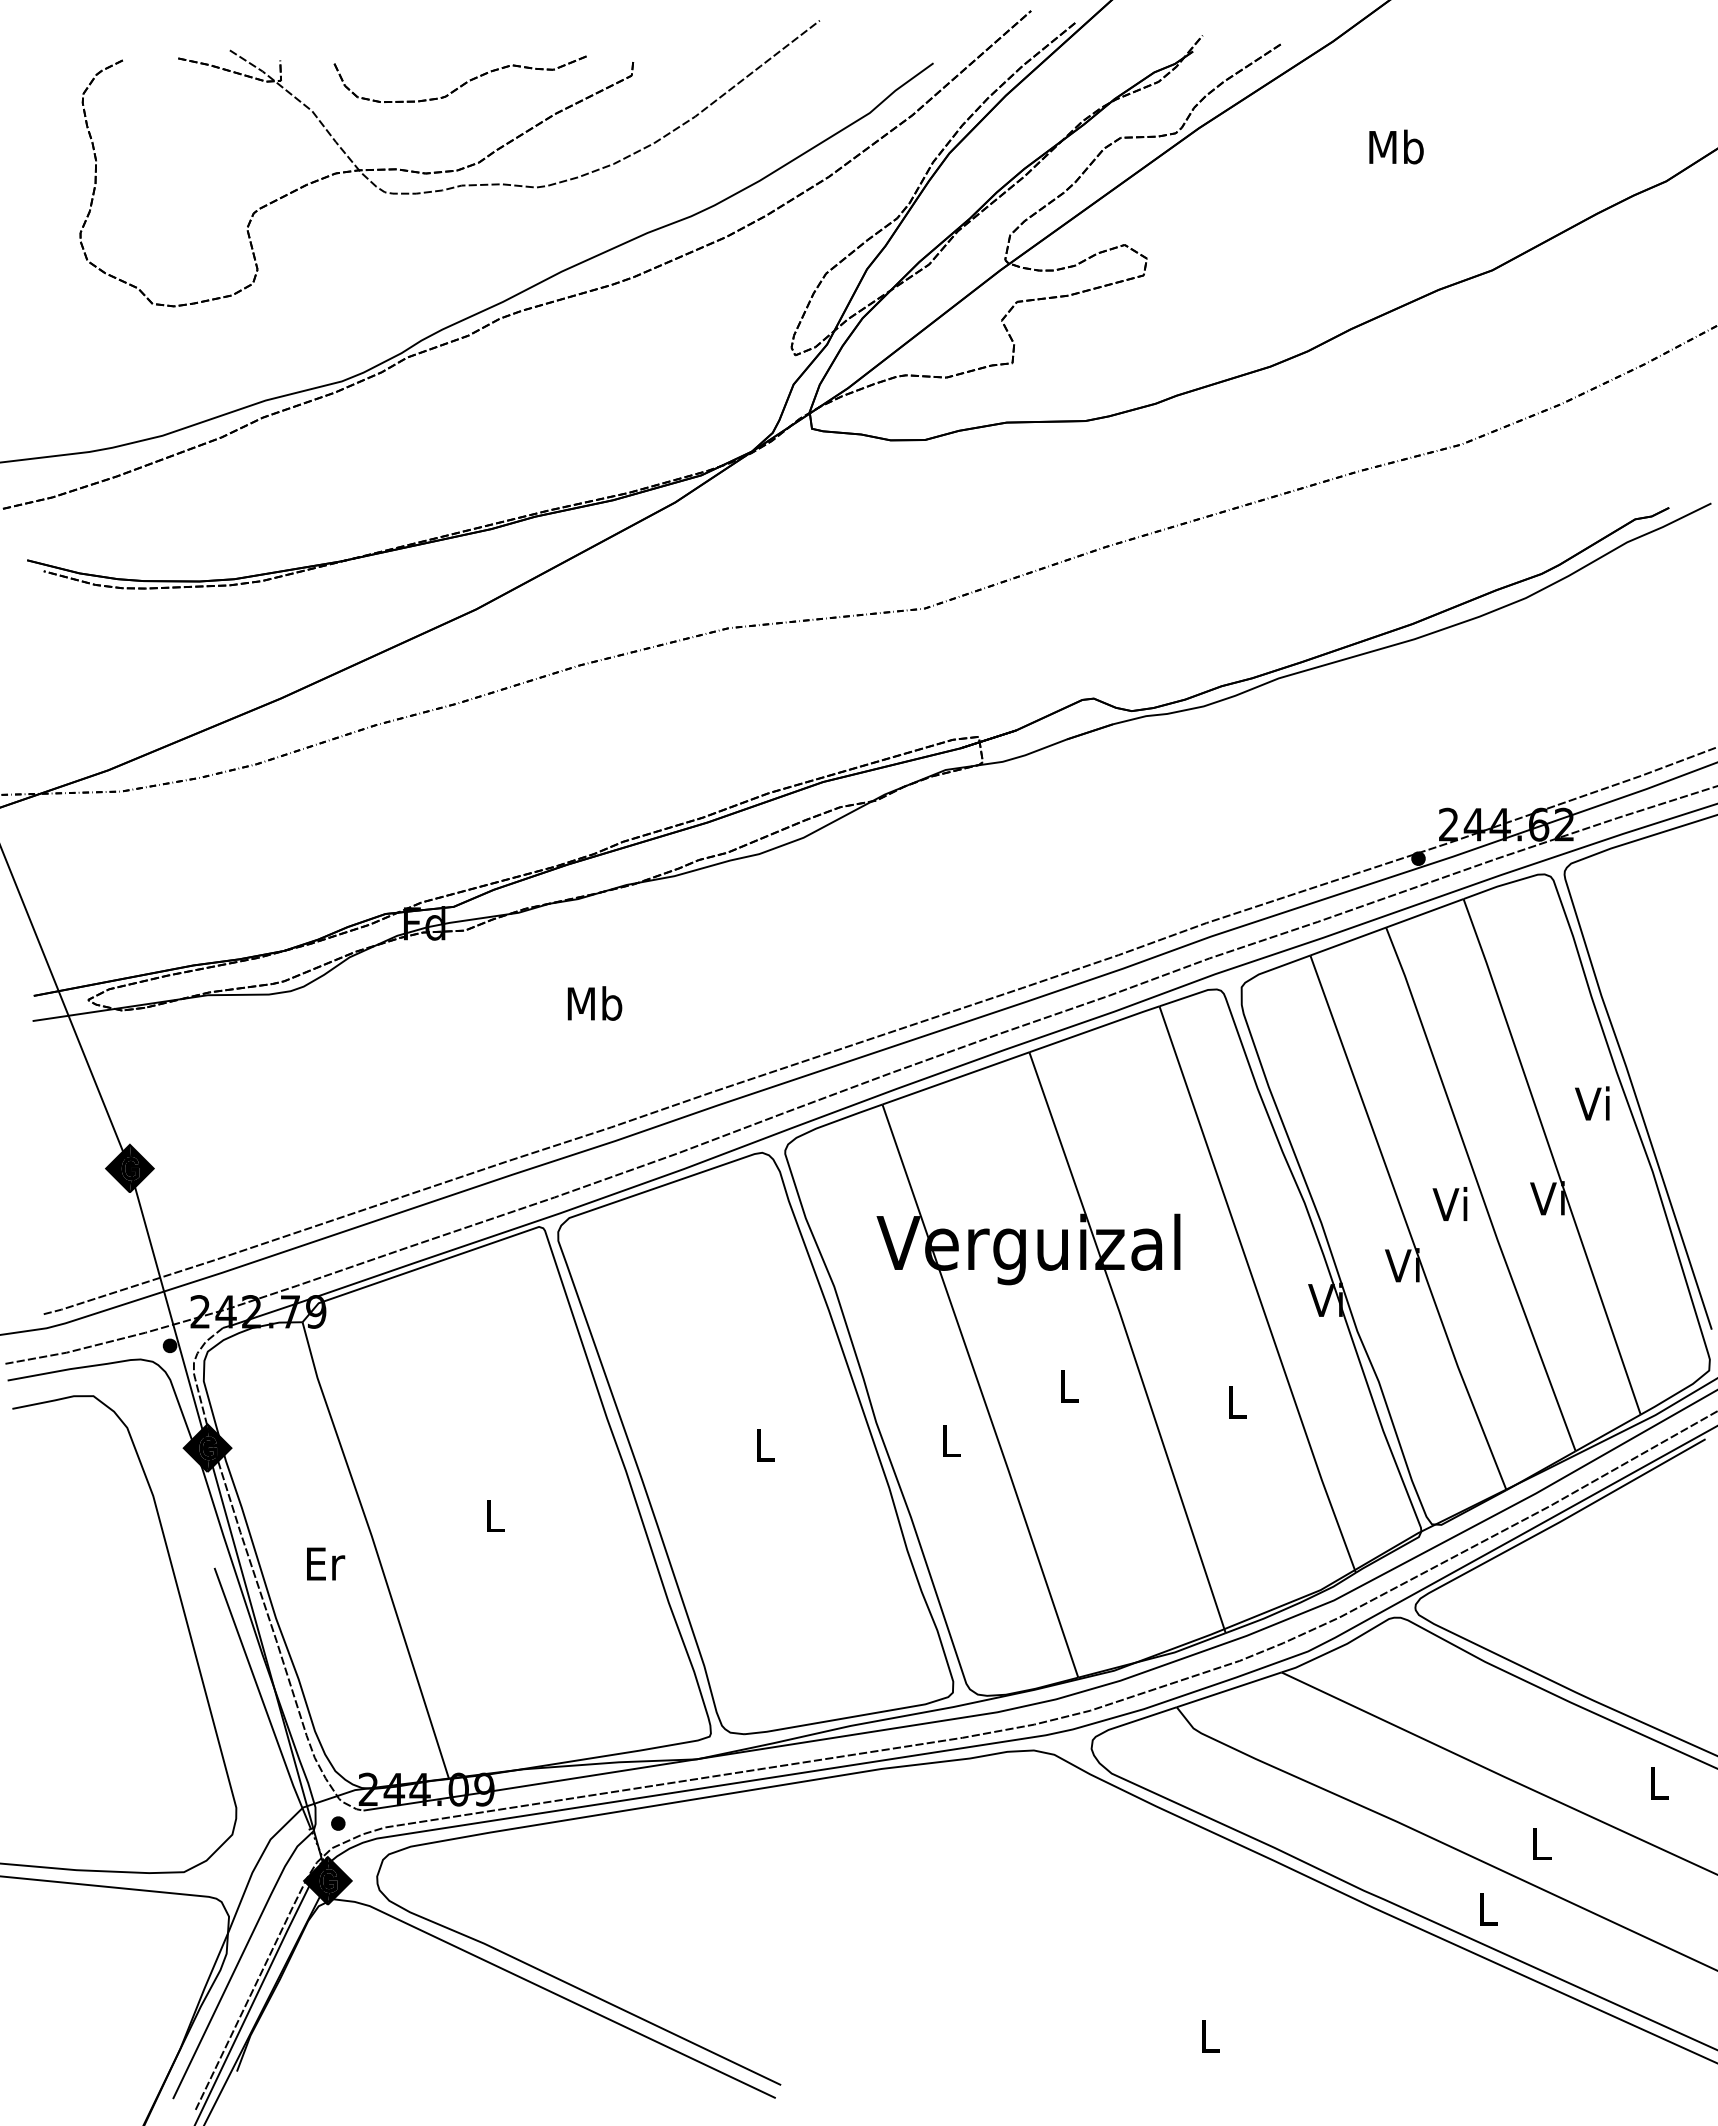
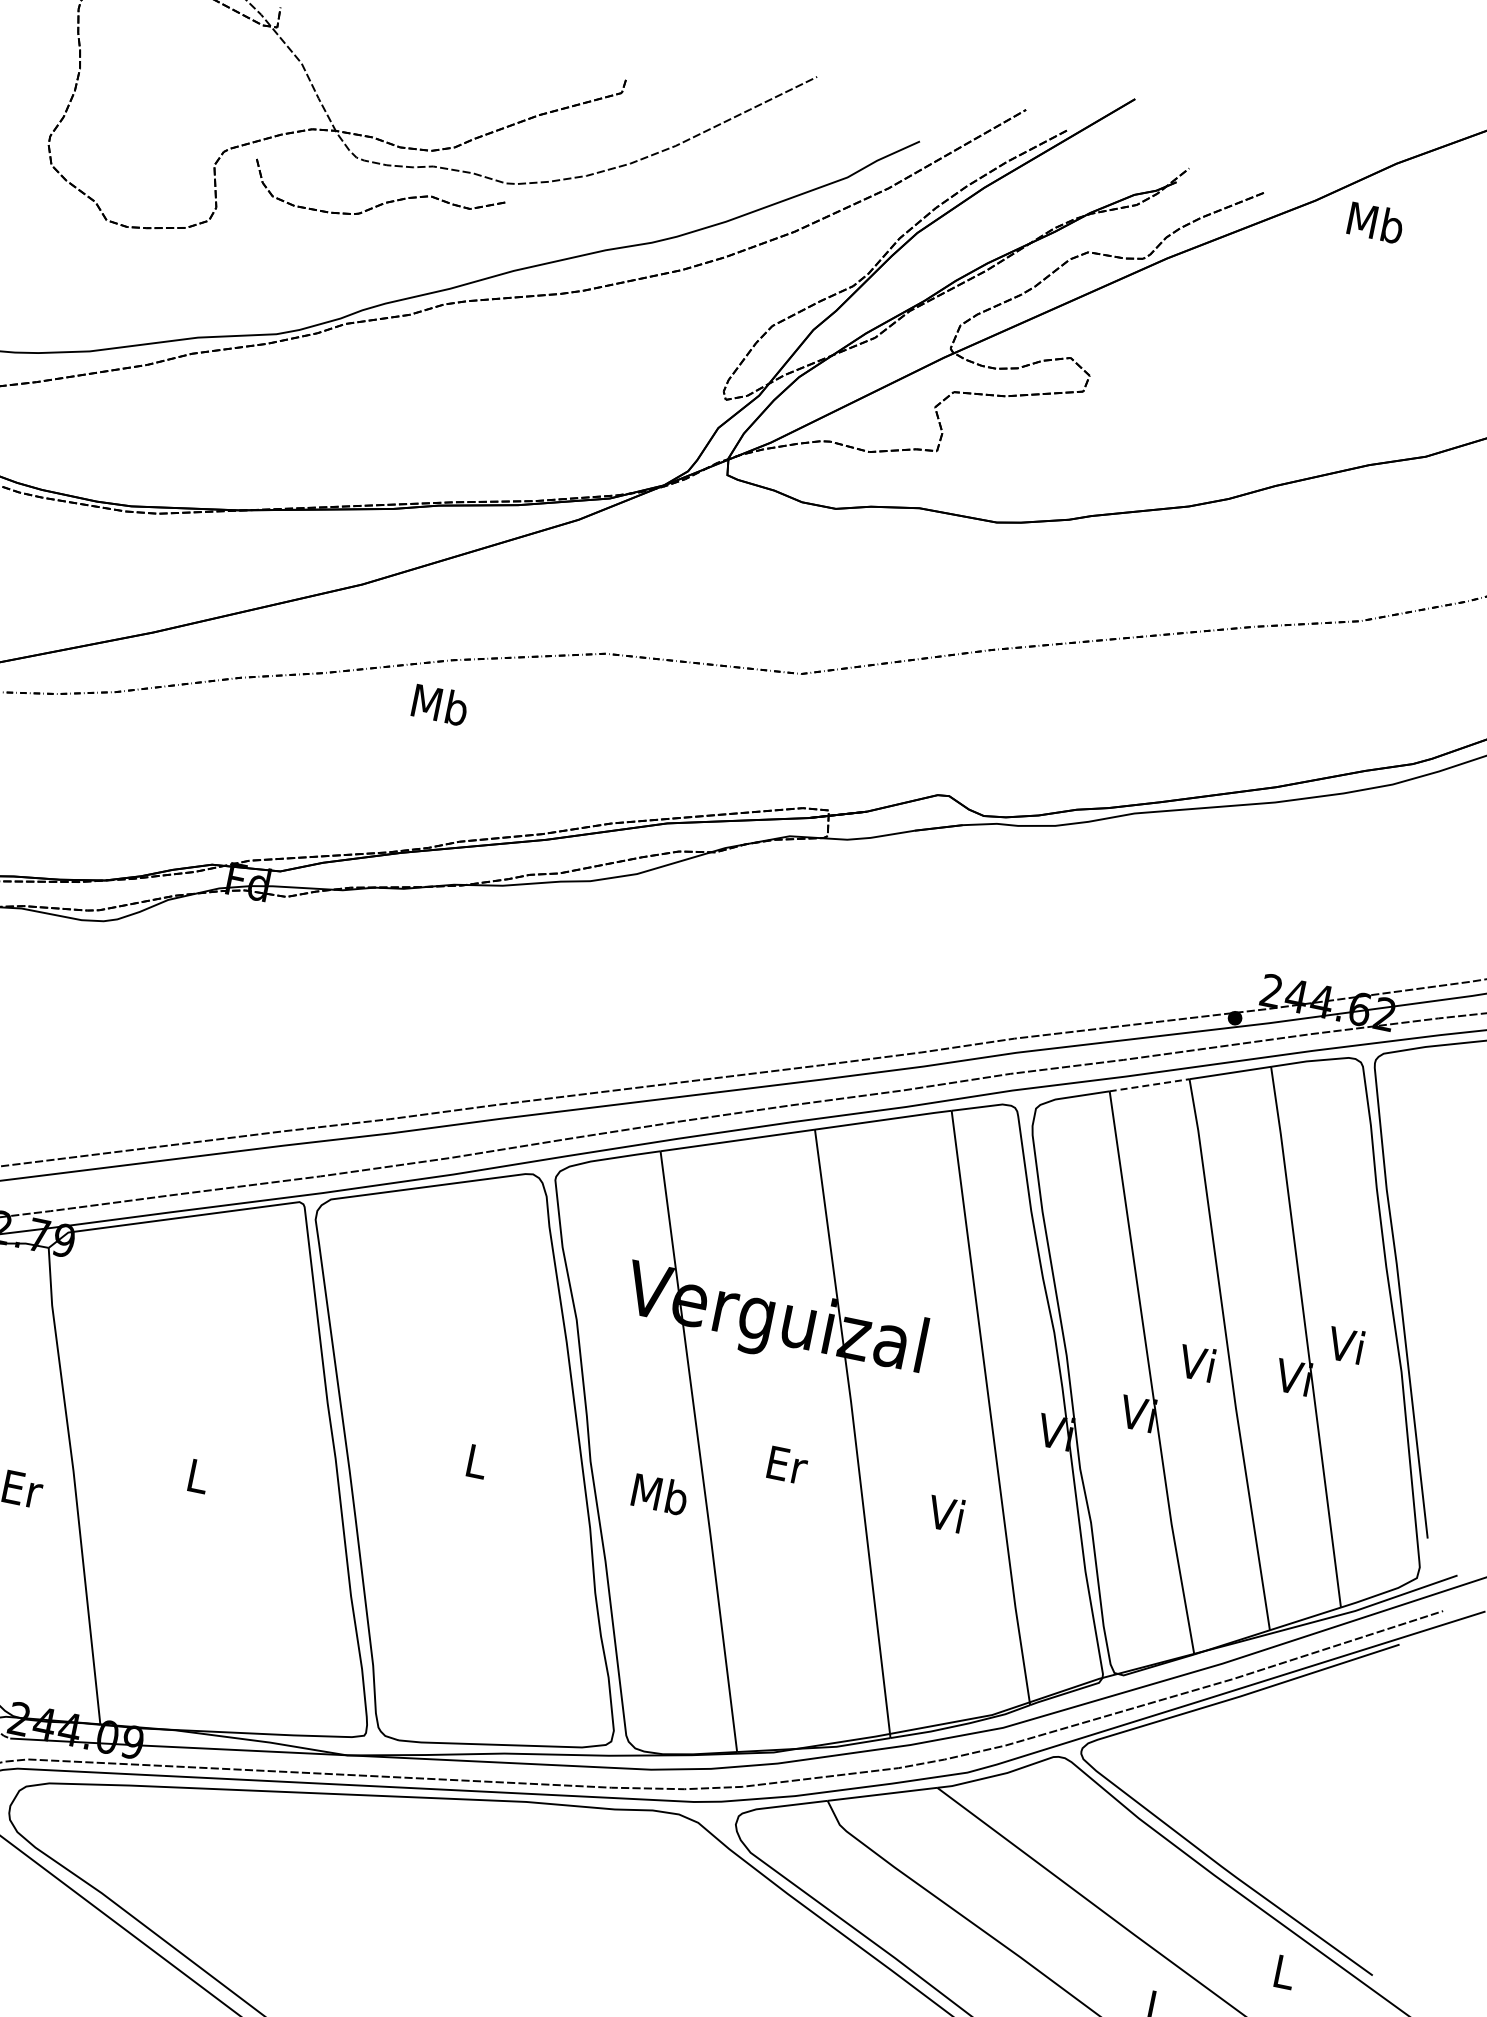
part: (461, 84) -> (377, 204), moved
text: (1396, 146) -> (1376, 222), moved
line: (1348, 941) -> (1149, 1085), solid -> dashed
text: (594, 1003) -> (439, 704), moved
text: (1592, 1103) -> (1345, 1344), moved
text: (1070, 1386) -> (788, 1465), L -> Er
text: (1234, 1402) -> (945, 1513), L -> Vi
text: (951, 1440) -> (660, 1494), L -> Mb

